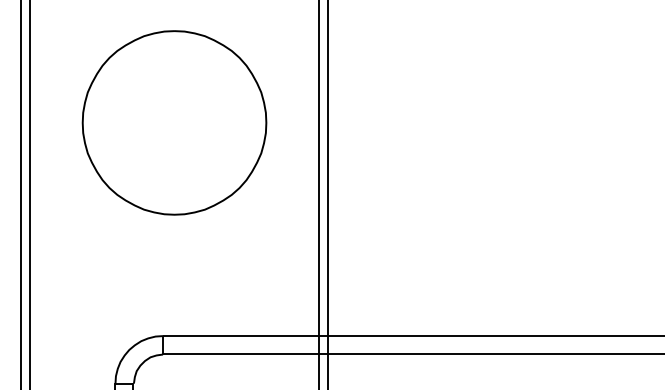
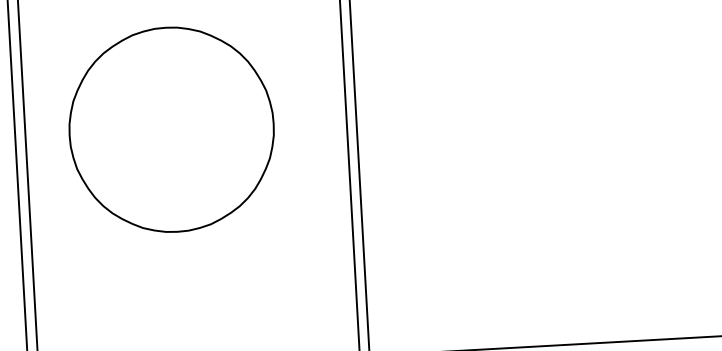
part: (174, 122) -> (171, 129), moved

